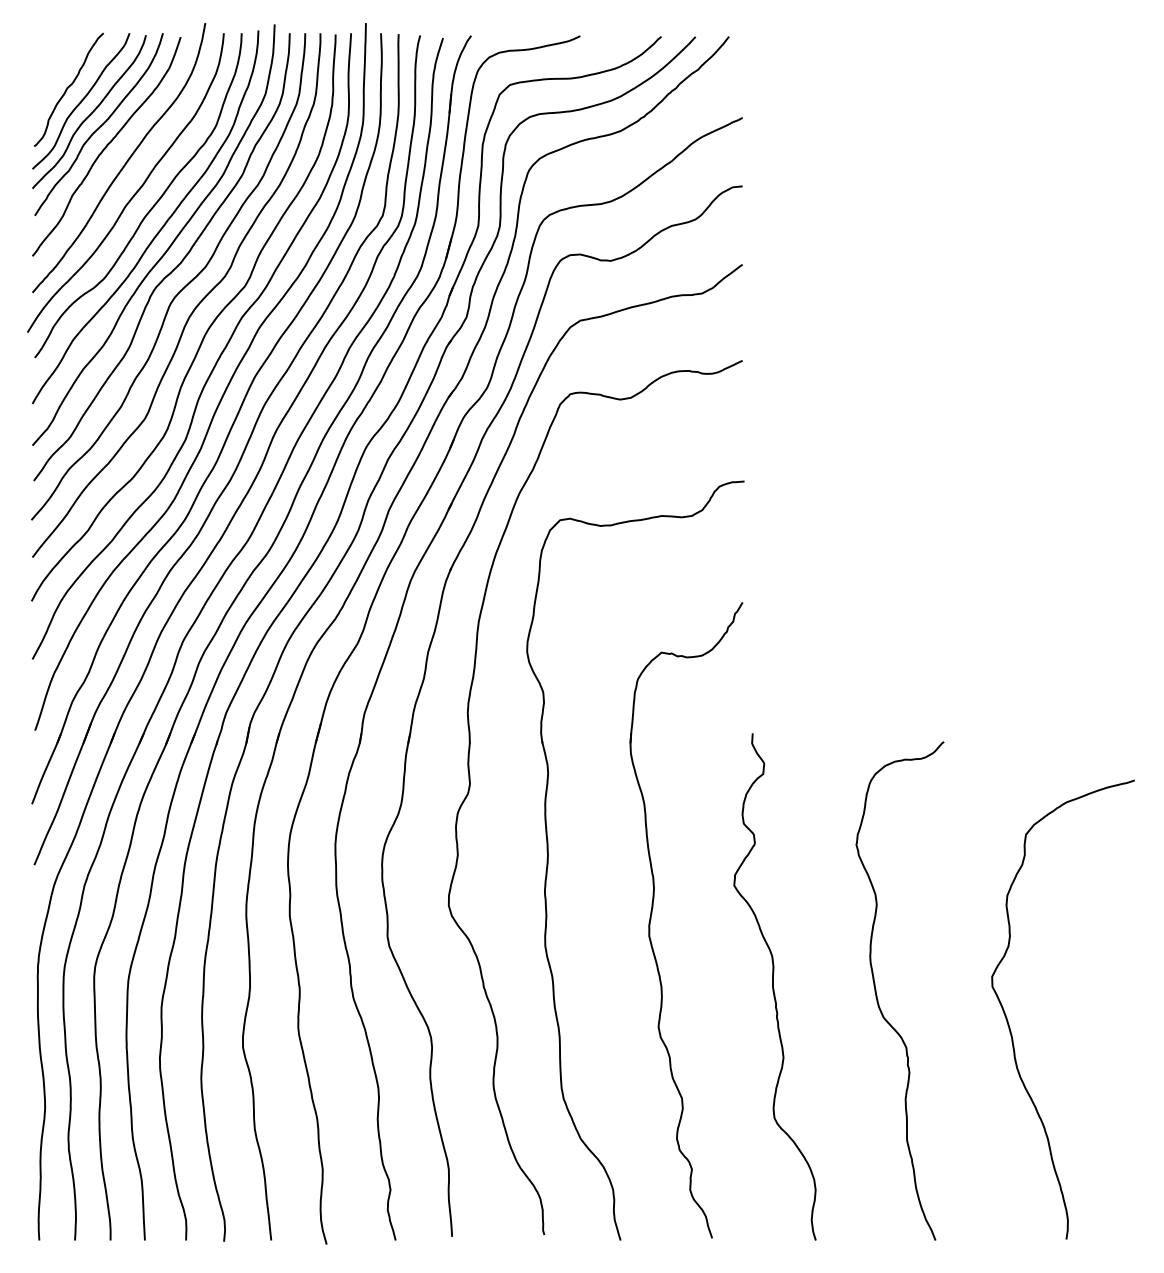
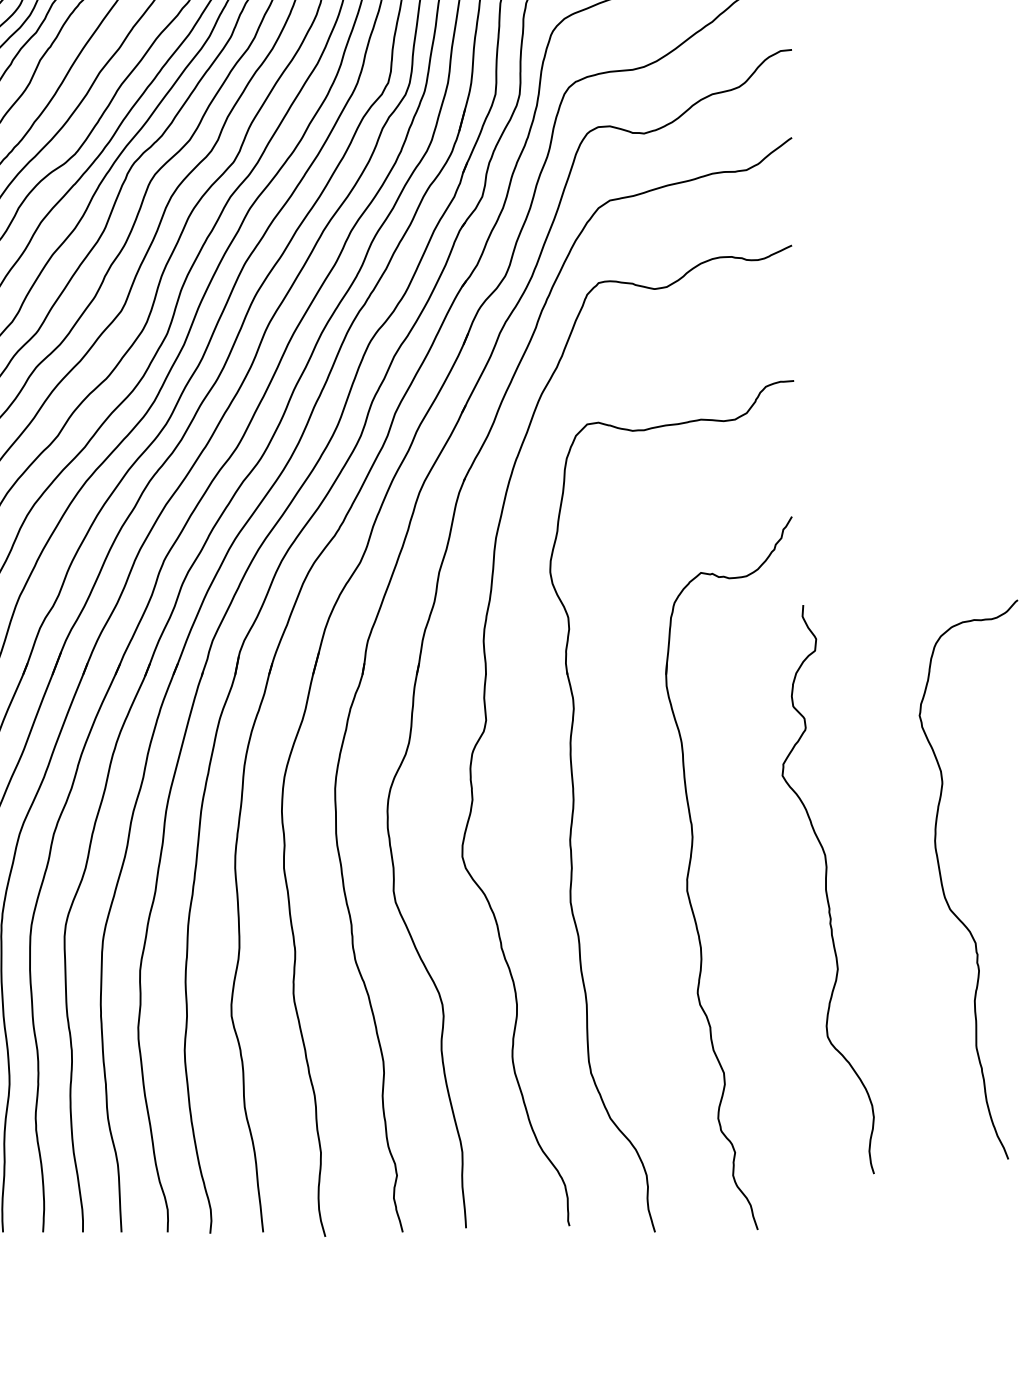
curve: (773, 986) -> (826, 889), moved
curve: (877, 995) -> (943, 884), moved

